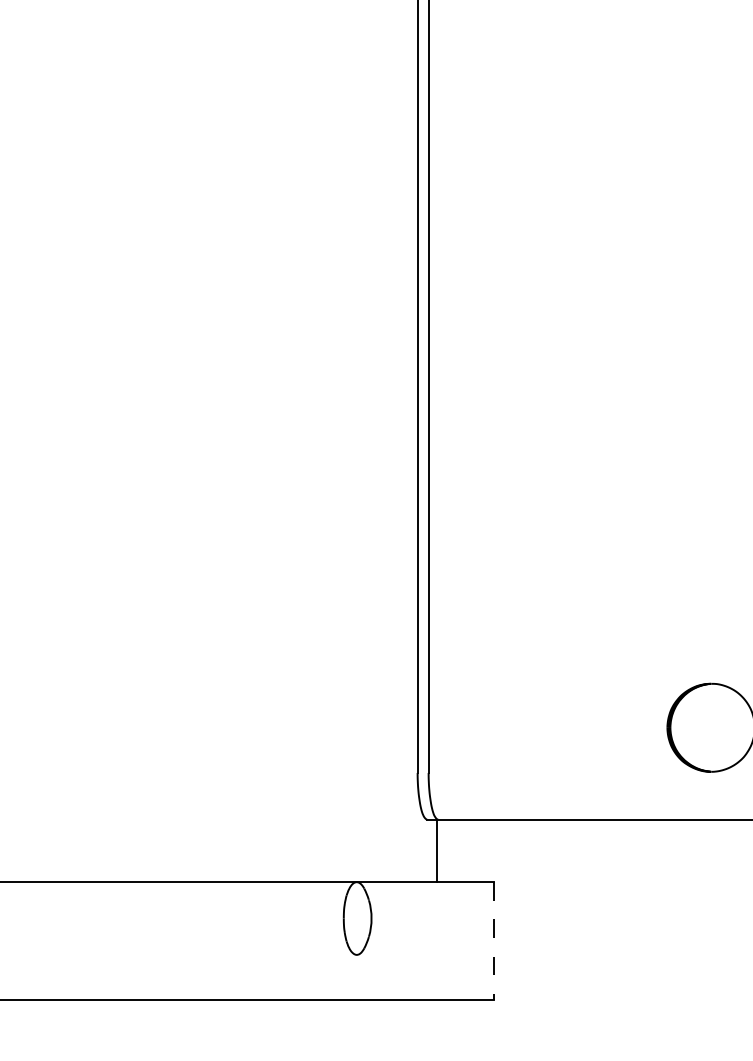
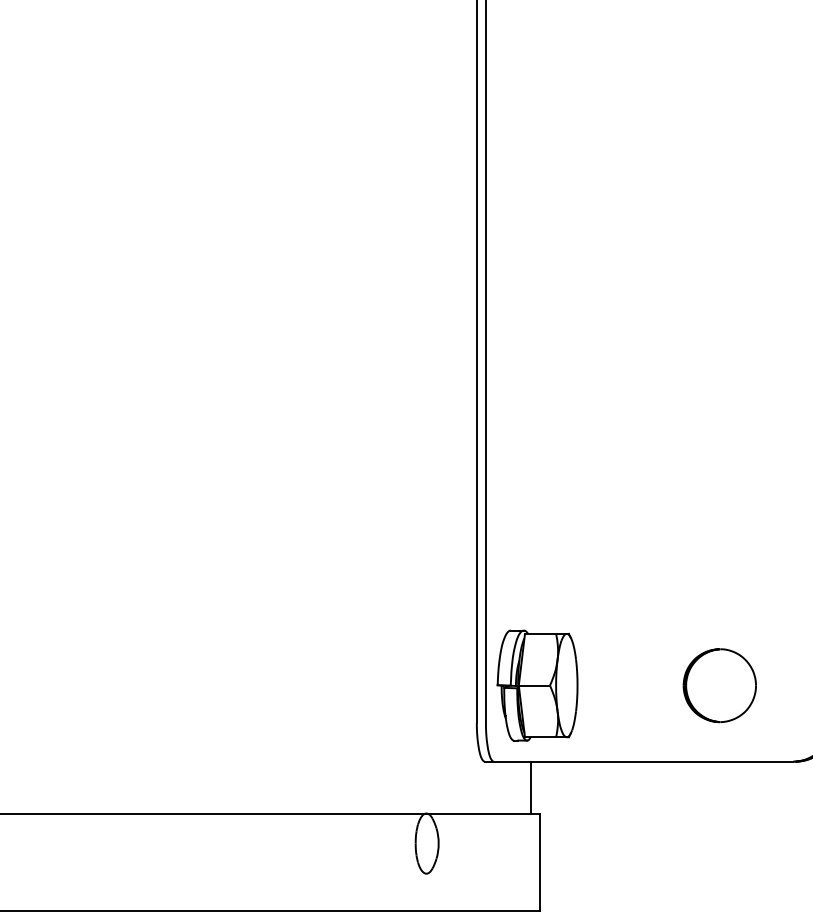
part: (490, 727) -> (537, 685), added
line: (436, 850) -> (530, 787), moved
line: (494, 941) -> (540, 862), dashed -> solid

